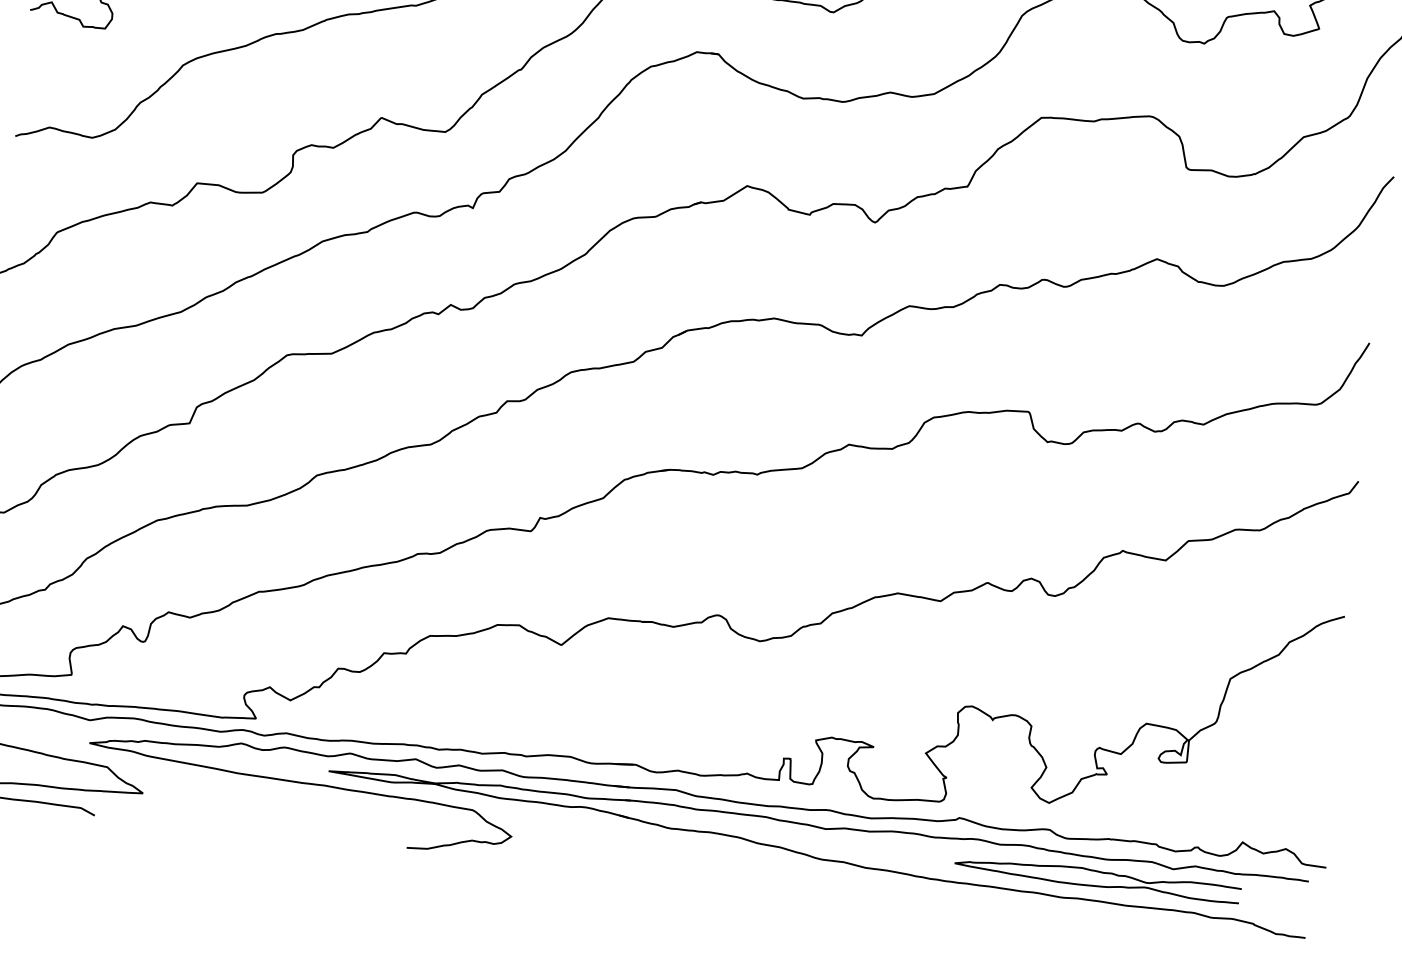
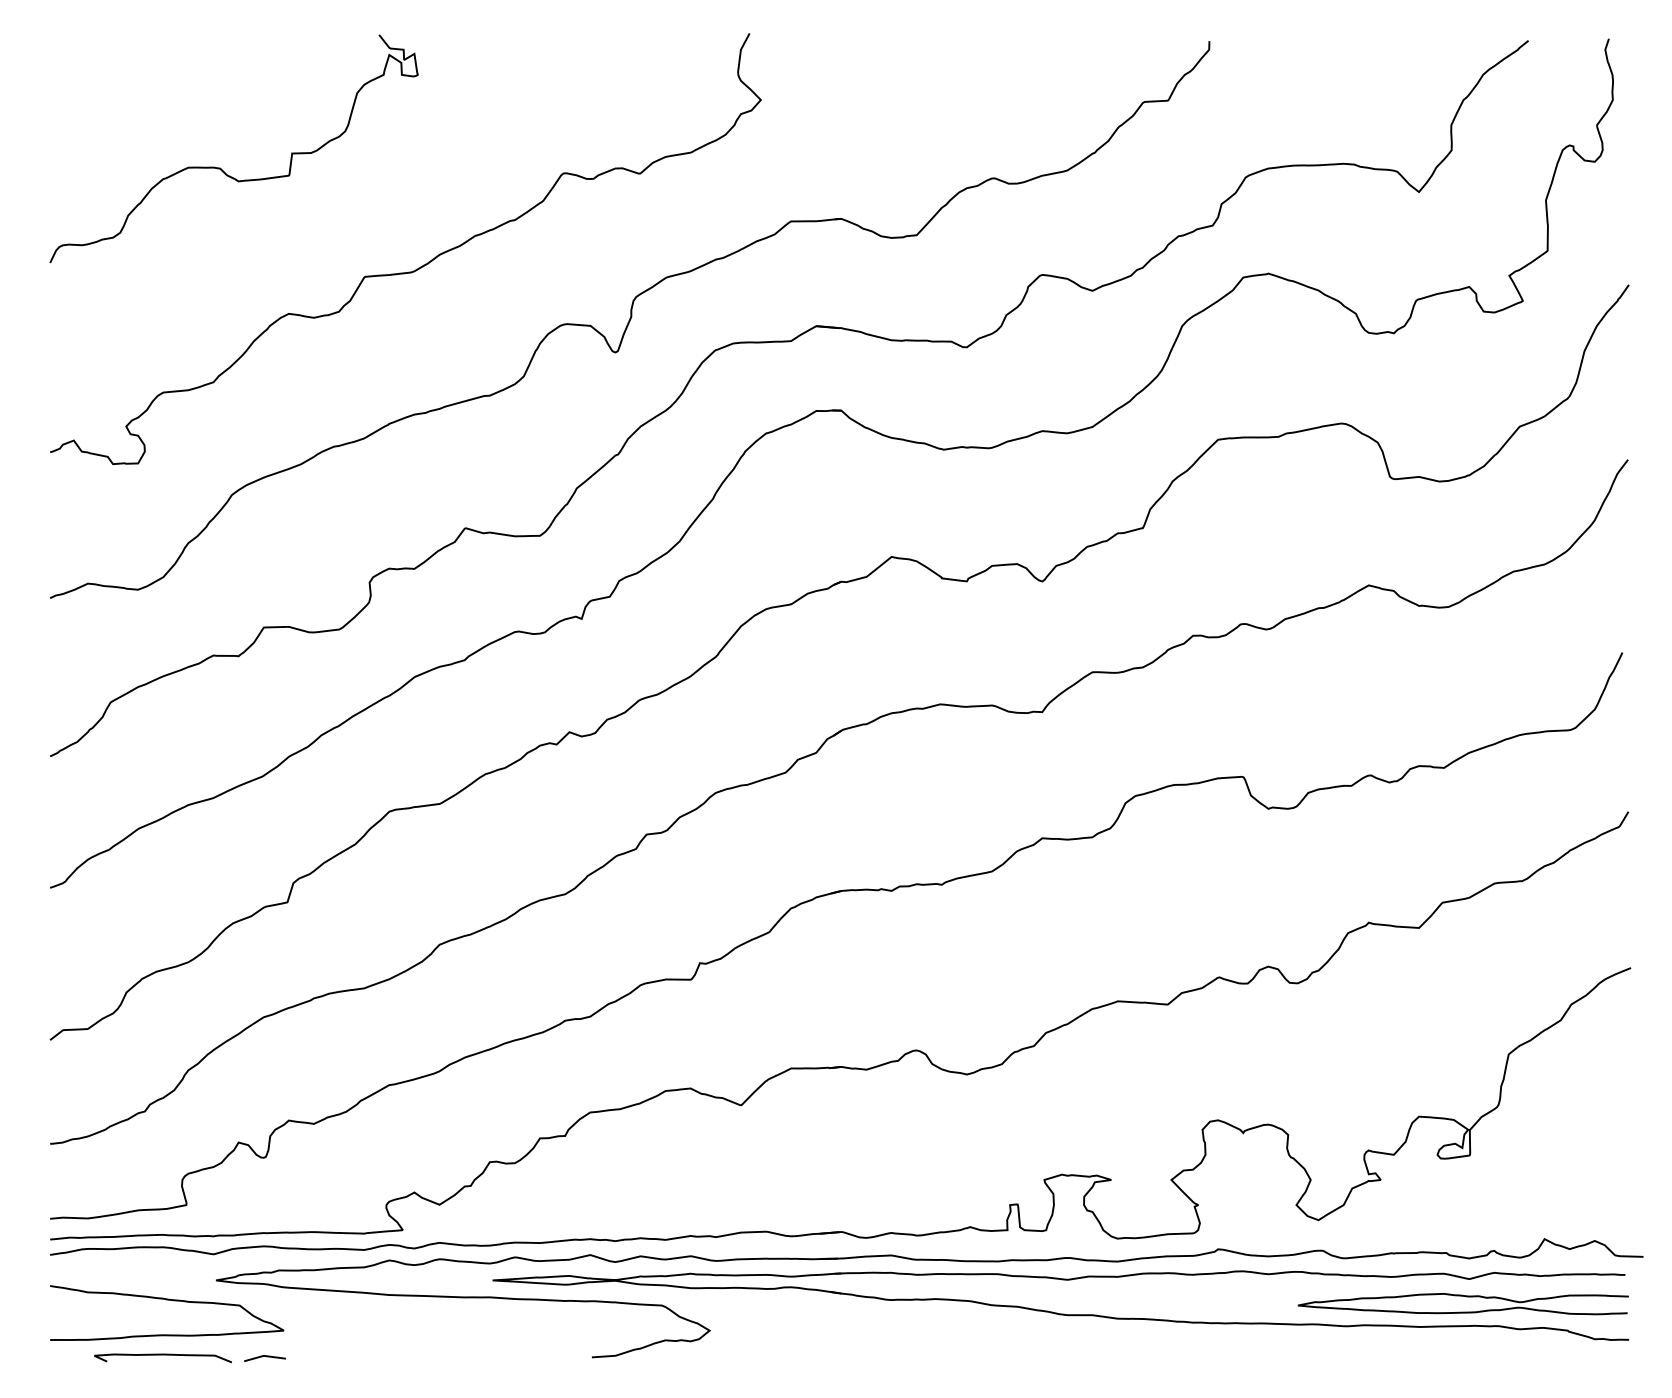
line: (123, 813) -> (264, 1356), added
curve: (1096, 885) -> (1462, 1311), moved

